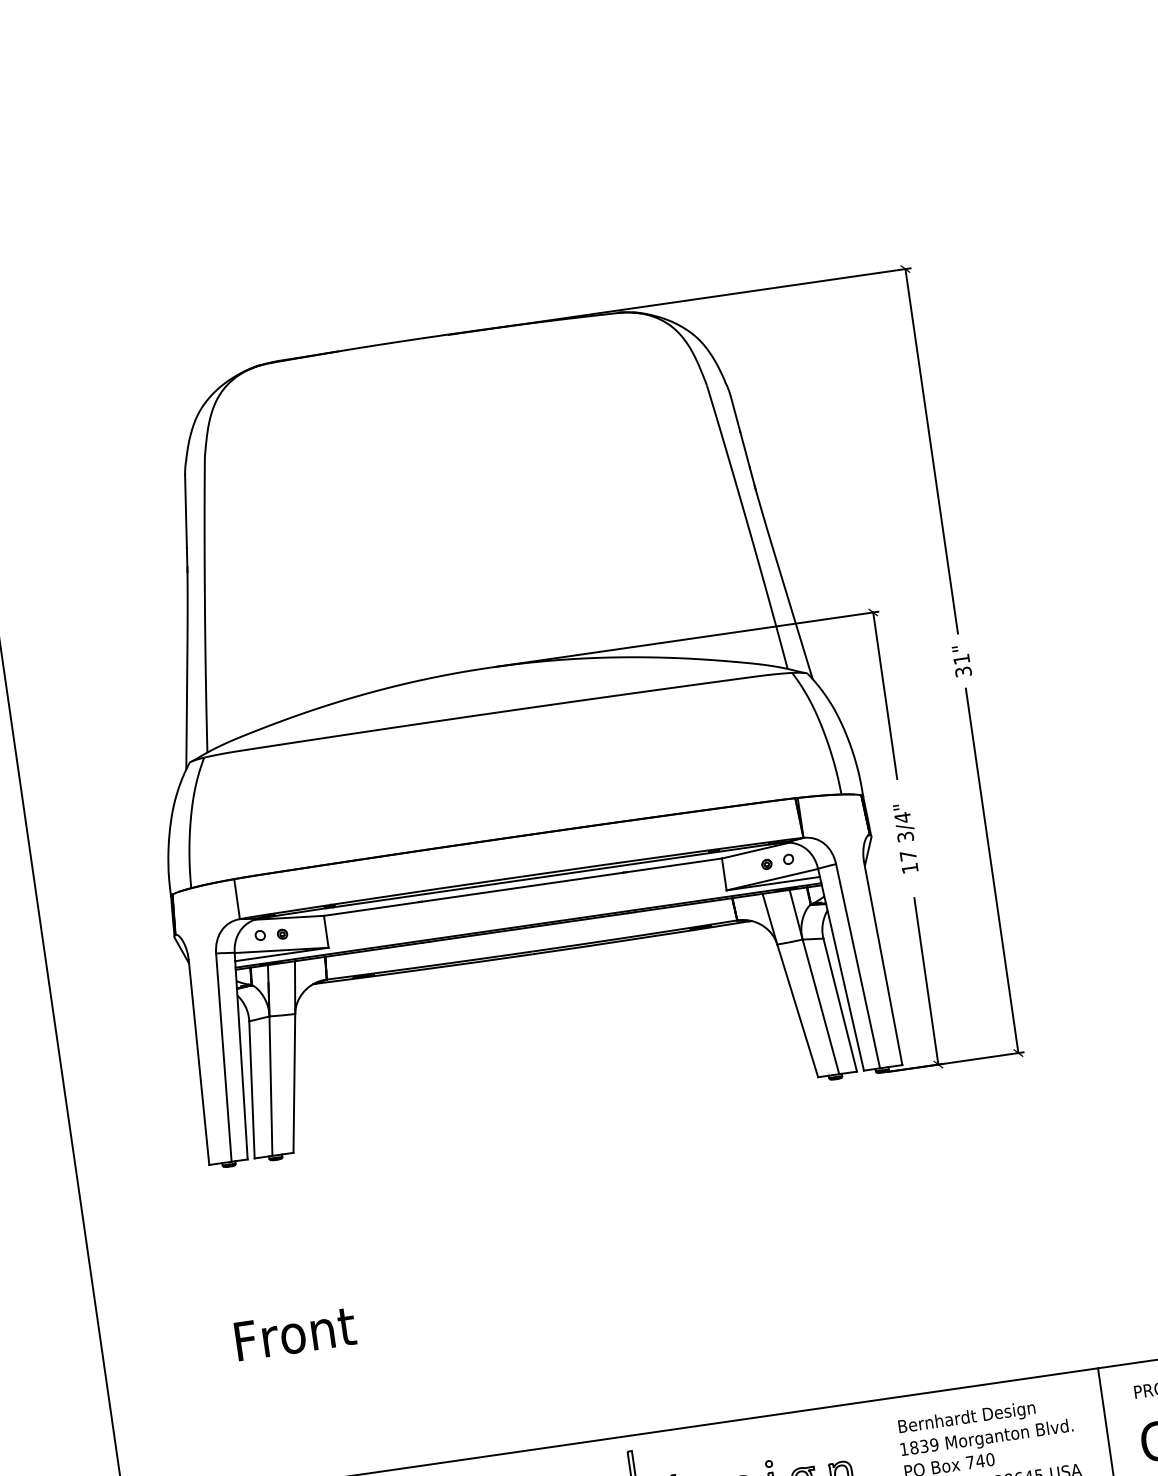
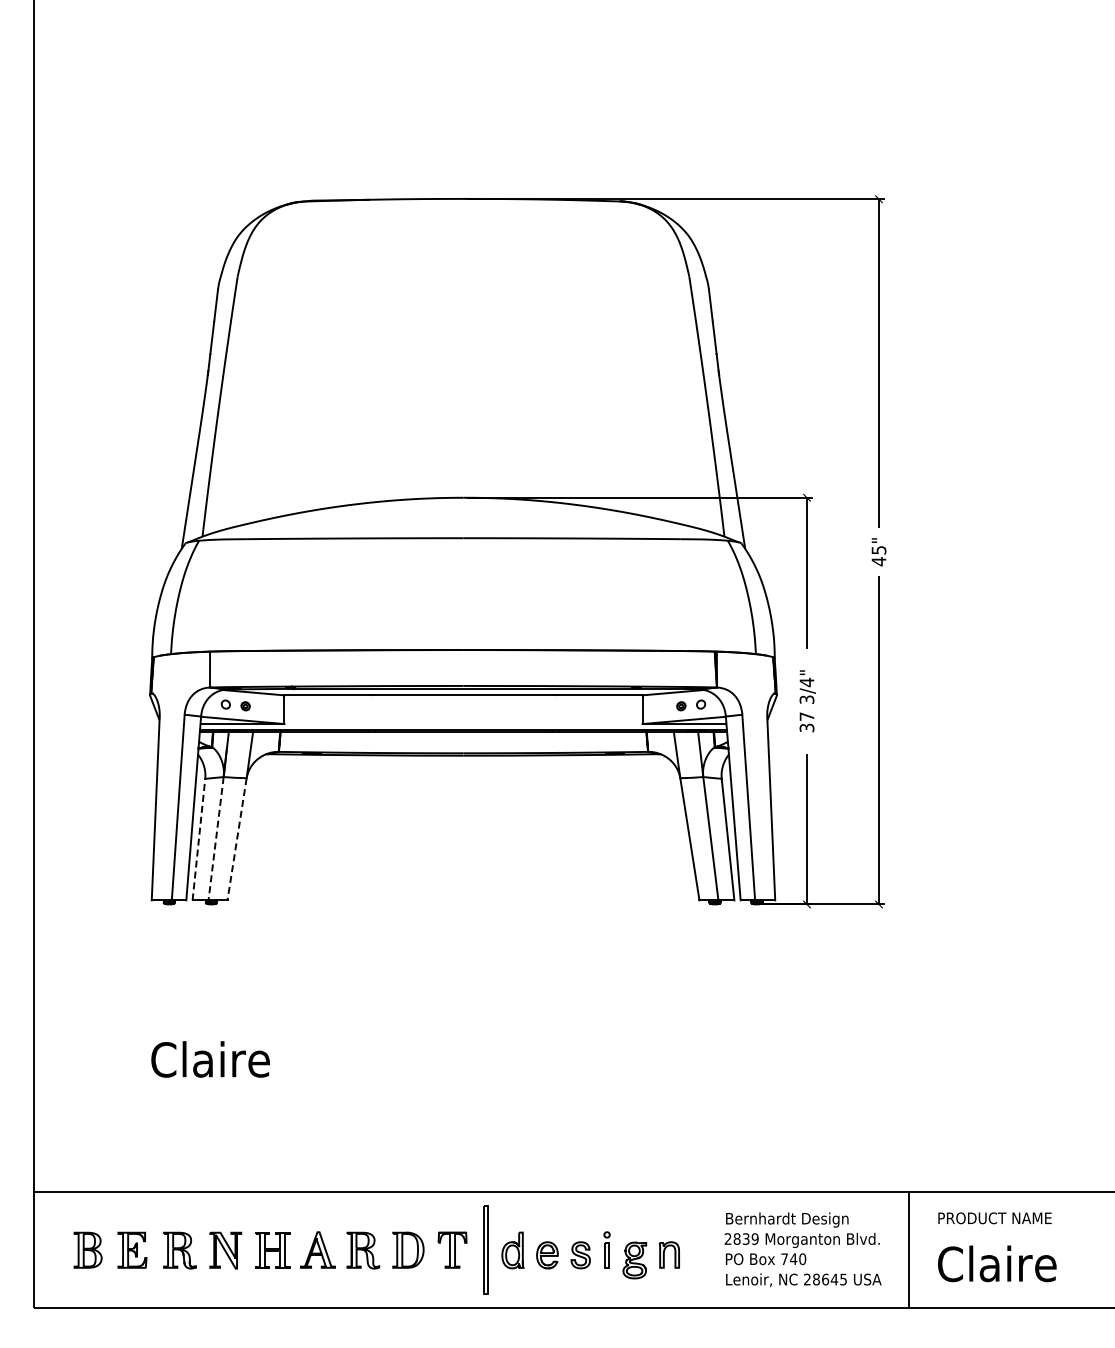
text: (962, 666) -> (878, 556), 31" -> 45"
text: (909, 867) -> (806, 727), 17 -> 37
line: (294, 1083) -> (237, 839), solid -> dashed
line: (271, 1086) -> (216, 839), solid -> dashed
line: (251, 1089) -> (198, 839), solid -> dashed
text: (300, 1332) -> (210, 1059), Front -> Claire
text: (903, 1448) -> (727, 1238), 1839 -> 2839

